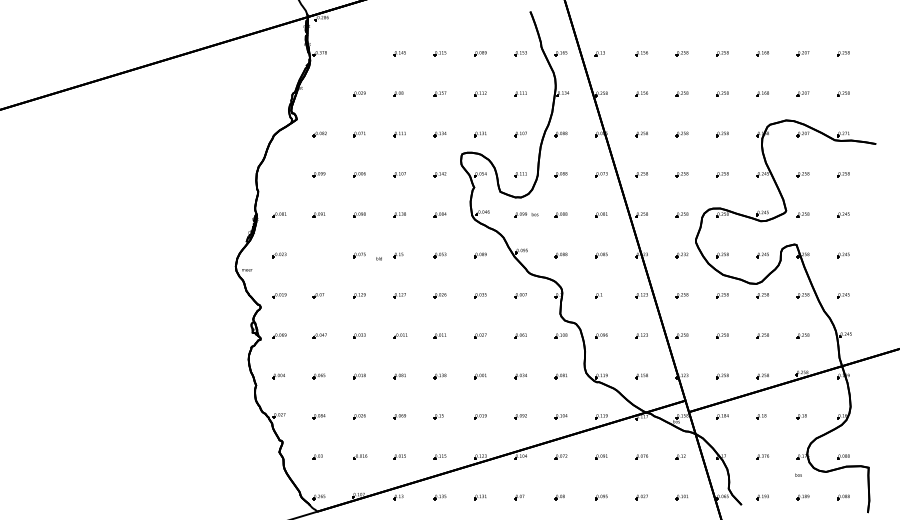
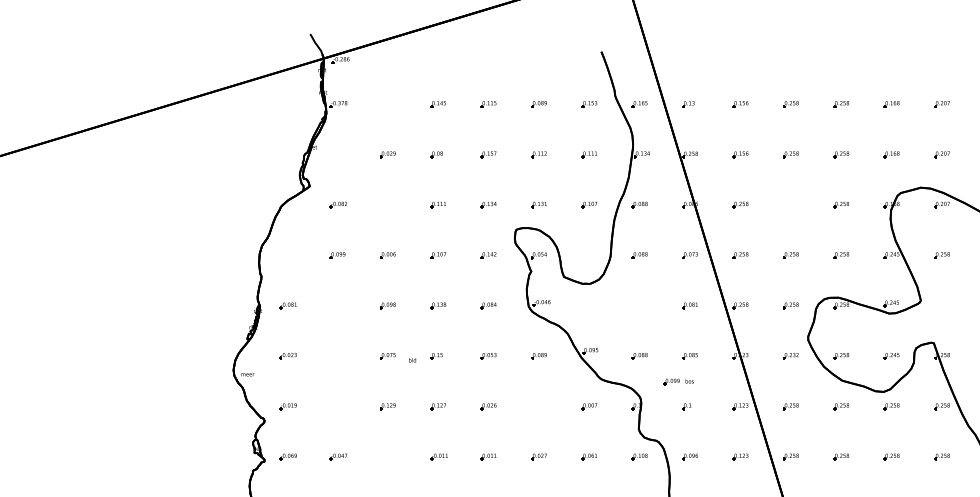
part: (359, 134) -> (388, 205), removed
part: (681, 134) -> (790, 205), removed
part: (520, 174) -> (589, 255), removed
part: (318, 214) -> (336, 305), removed
part: (526, 214) -> (678, 381), moved
part: (560, 214) -> (639, 305), removed
part: (802, 214) -> (941, 305), removed
part: (318, 295) -> (336, 406), removed
part: (480, 295) -> (539, 406), removed
part: (359, 335) -> (388, 456), removed

